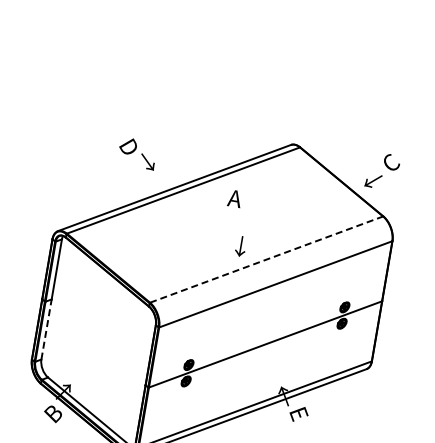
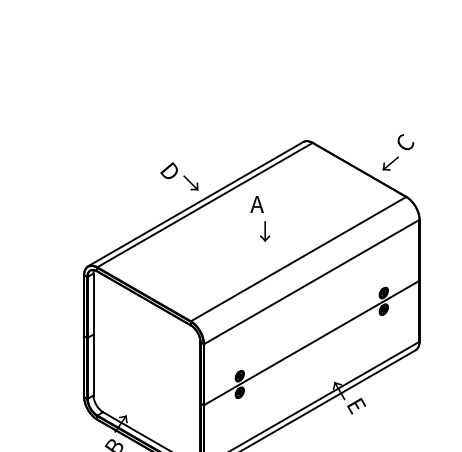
text: (137, 153) -> (179, 176), moved
text: (241, 246) -> (265, 231), moved
line: (267, 259) -> (299, 258), dashed -> solid
line: (46, 328) -> (93, 364), dashed -> solid

